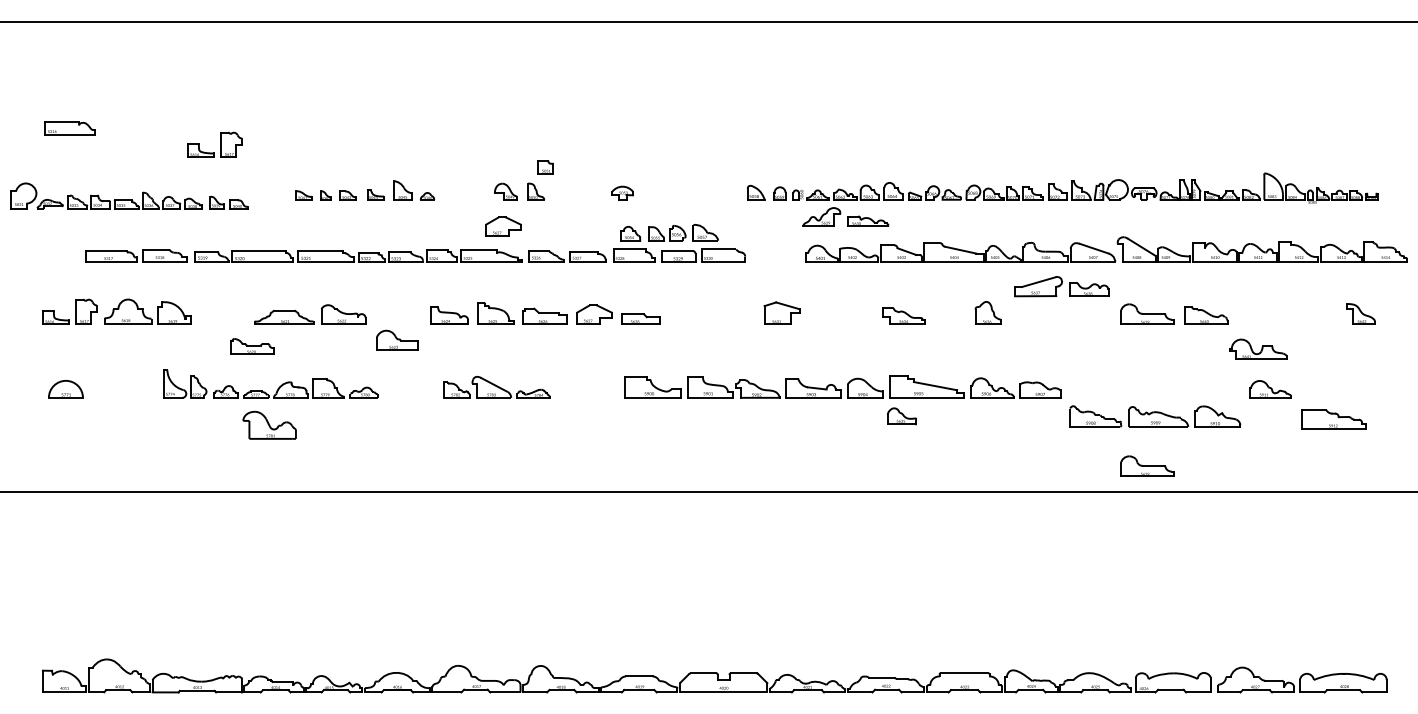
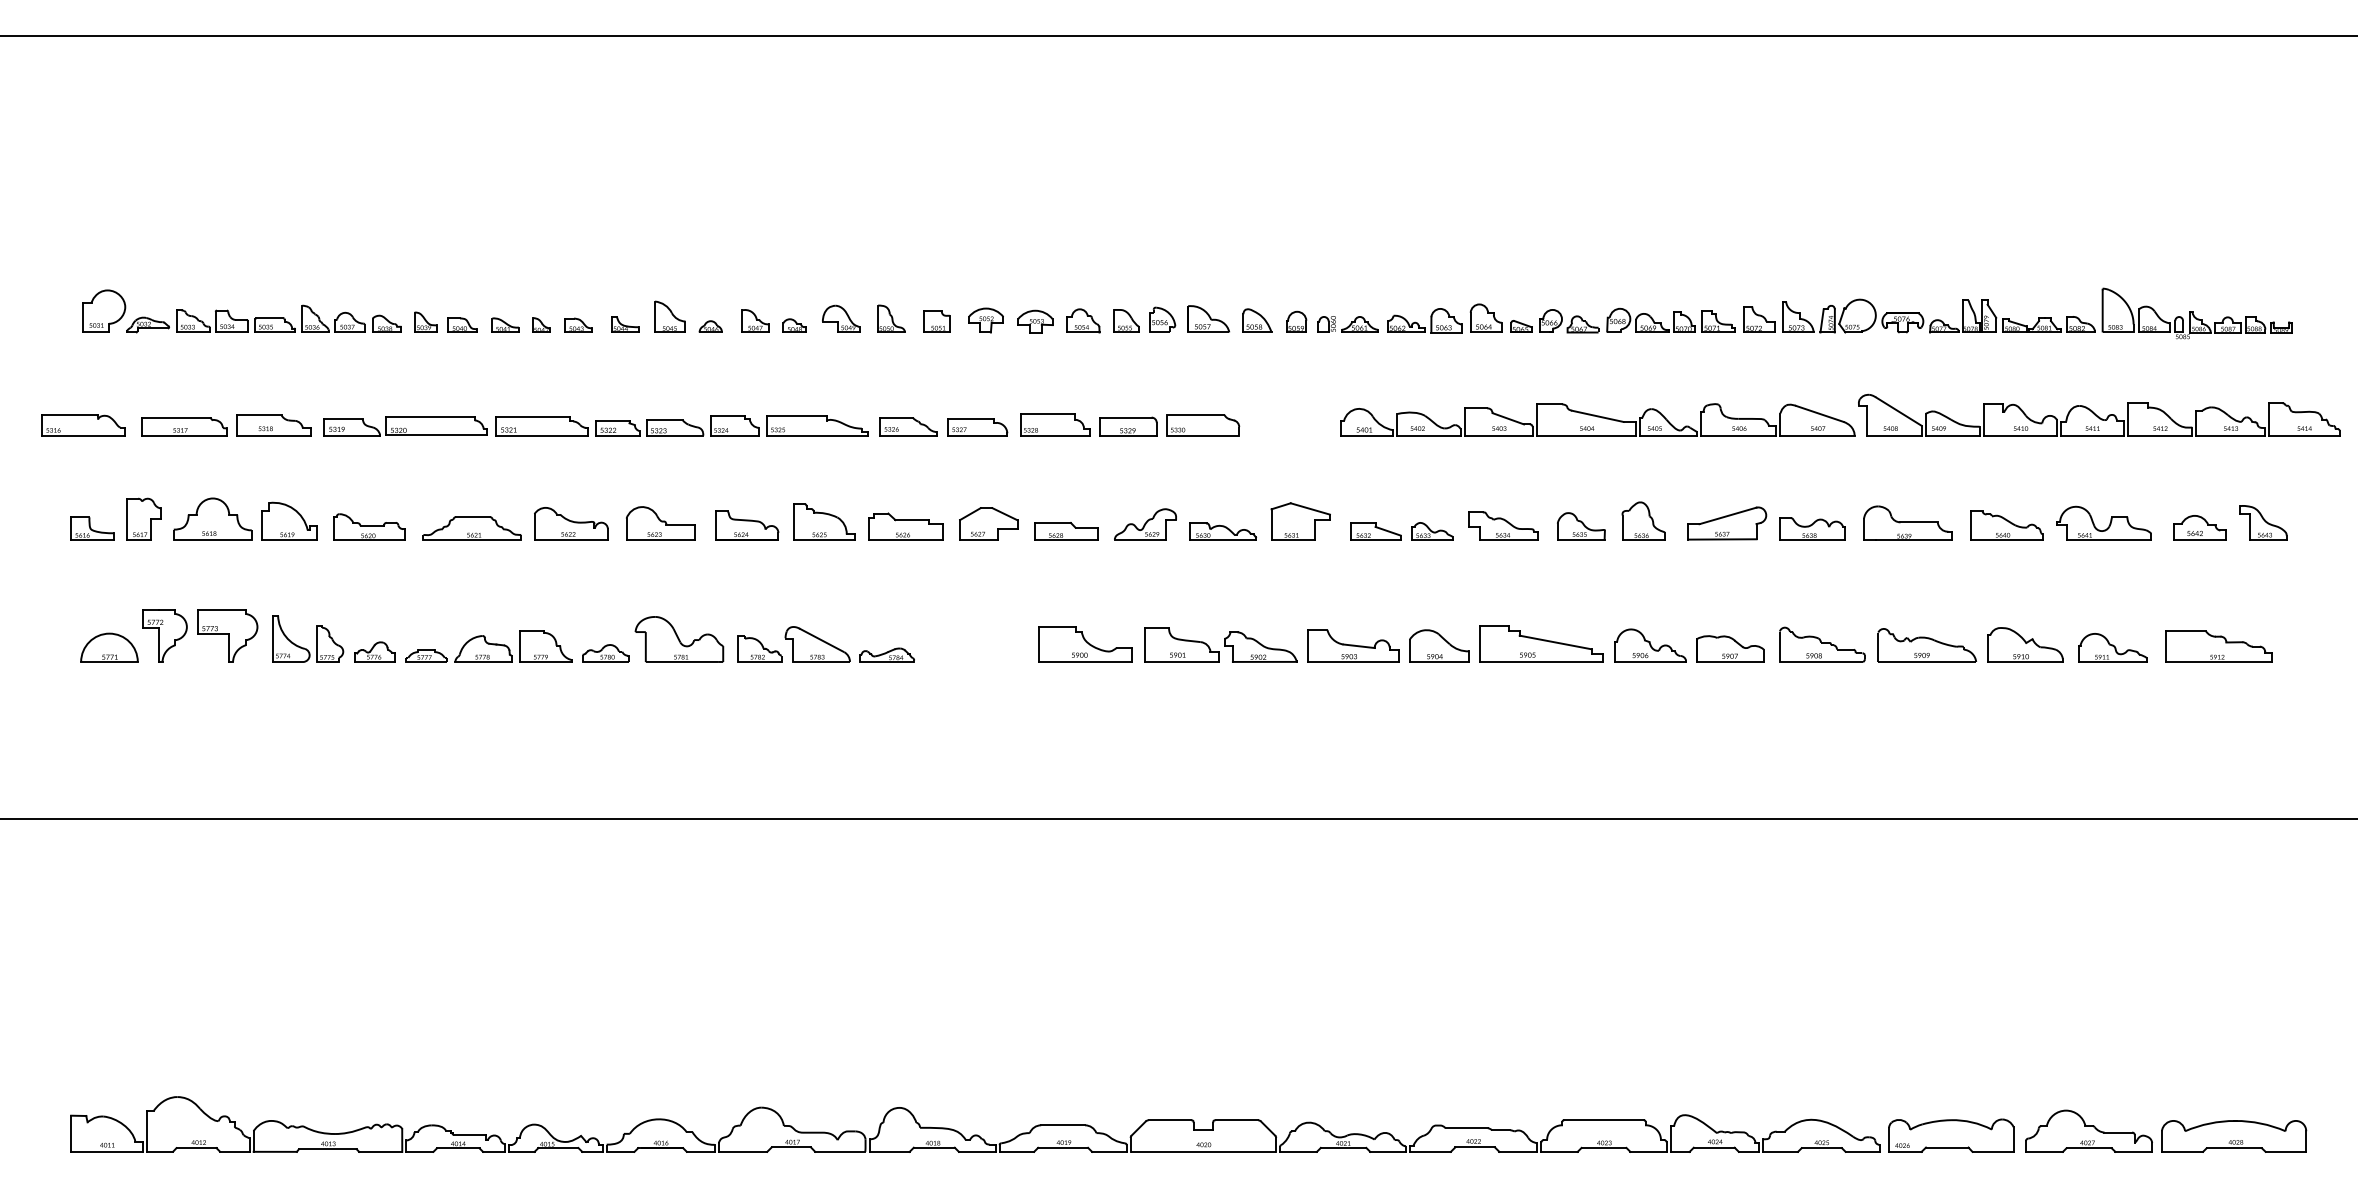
part: (69, 128) -> (82, 425), moved
part: (214, 144) -> (356, 240), removed
part: (545, 167) -> (937, 322), moved
part: (464, 192) -> (772, 320), added
part: (592, 192) -> (985, 320), added
part: (129, 195) -> (280, 310), moved
part: (845, 216) -> (1184, 523), moved
part: (503, 226) -> (837, 376), removed
part: (669, 232) -> (1148, 318), moved
part: (1061, 286) -> (1765, 523), moved
part: (1322, 316) -> (2199, 526), added
part: (842, 318) -> (1401, 529), added
part: (397, 339) -> (660, 521), moved
part: (252, 346) -> (369, 526), moved
part: (1258, 348) -> (2104, 521), moved
part: (120, 382) -> (200, 636), added
part: (901, 416) -> (1580, 526), moved
part: (1155, 416) -> (1921, 644), moved
part: (1333, 419) -> (2217, 646), moved
part: (269, 424) -> (679, 638), moved
part: (1147, 465) -> (1908, 774), removed

